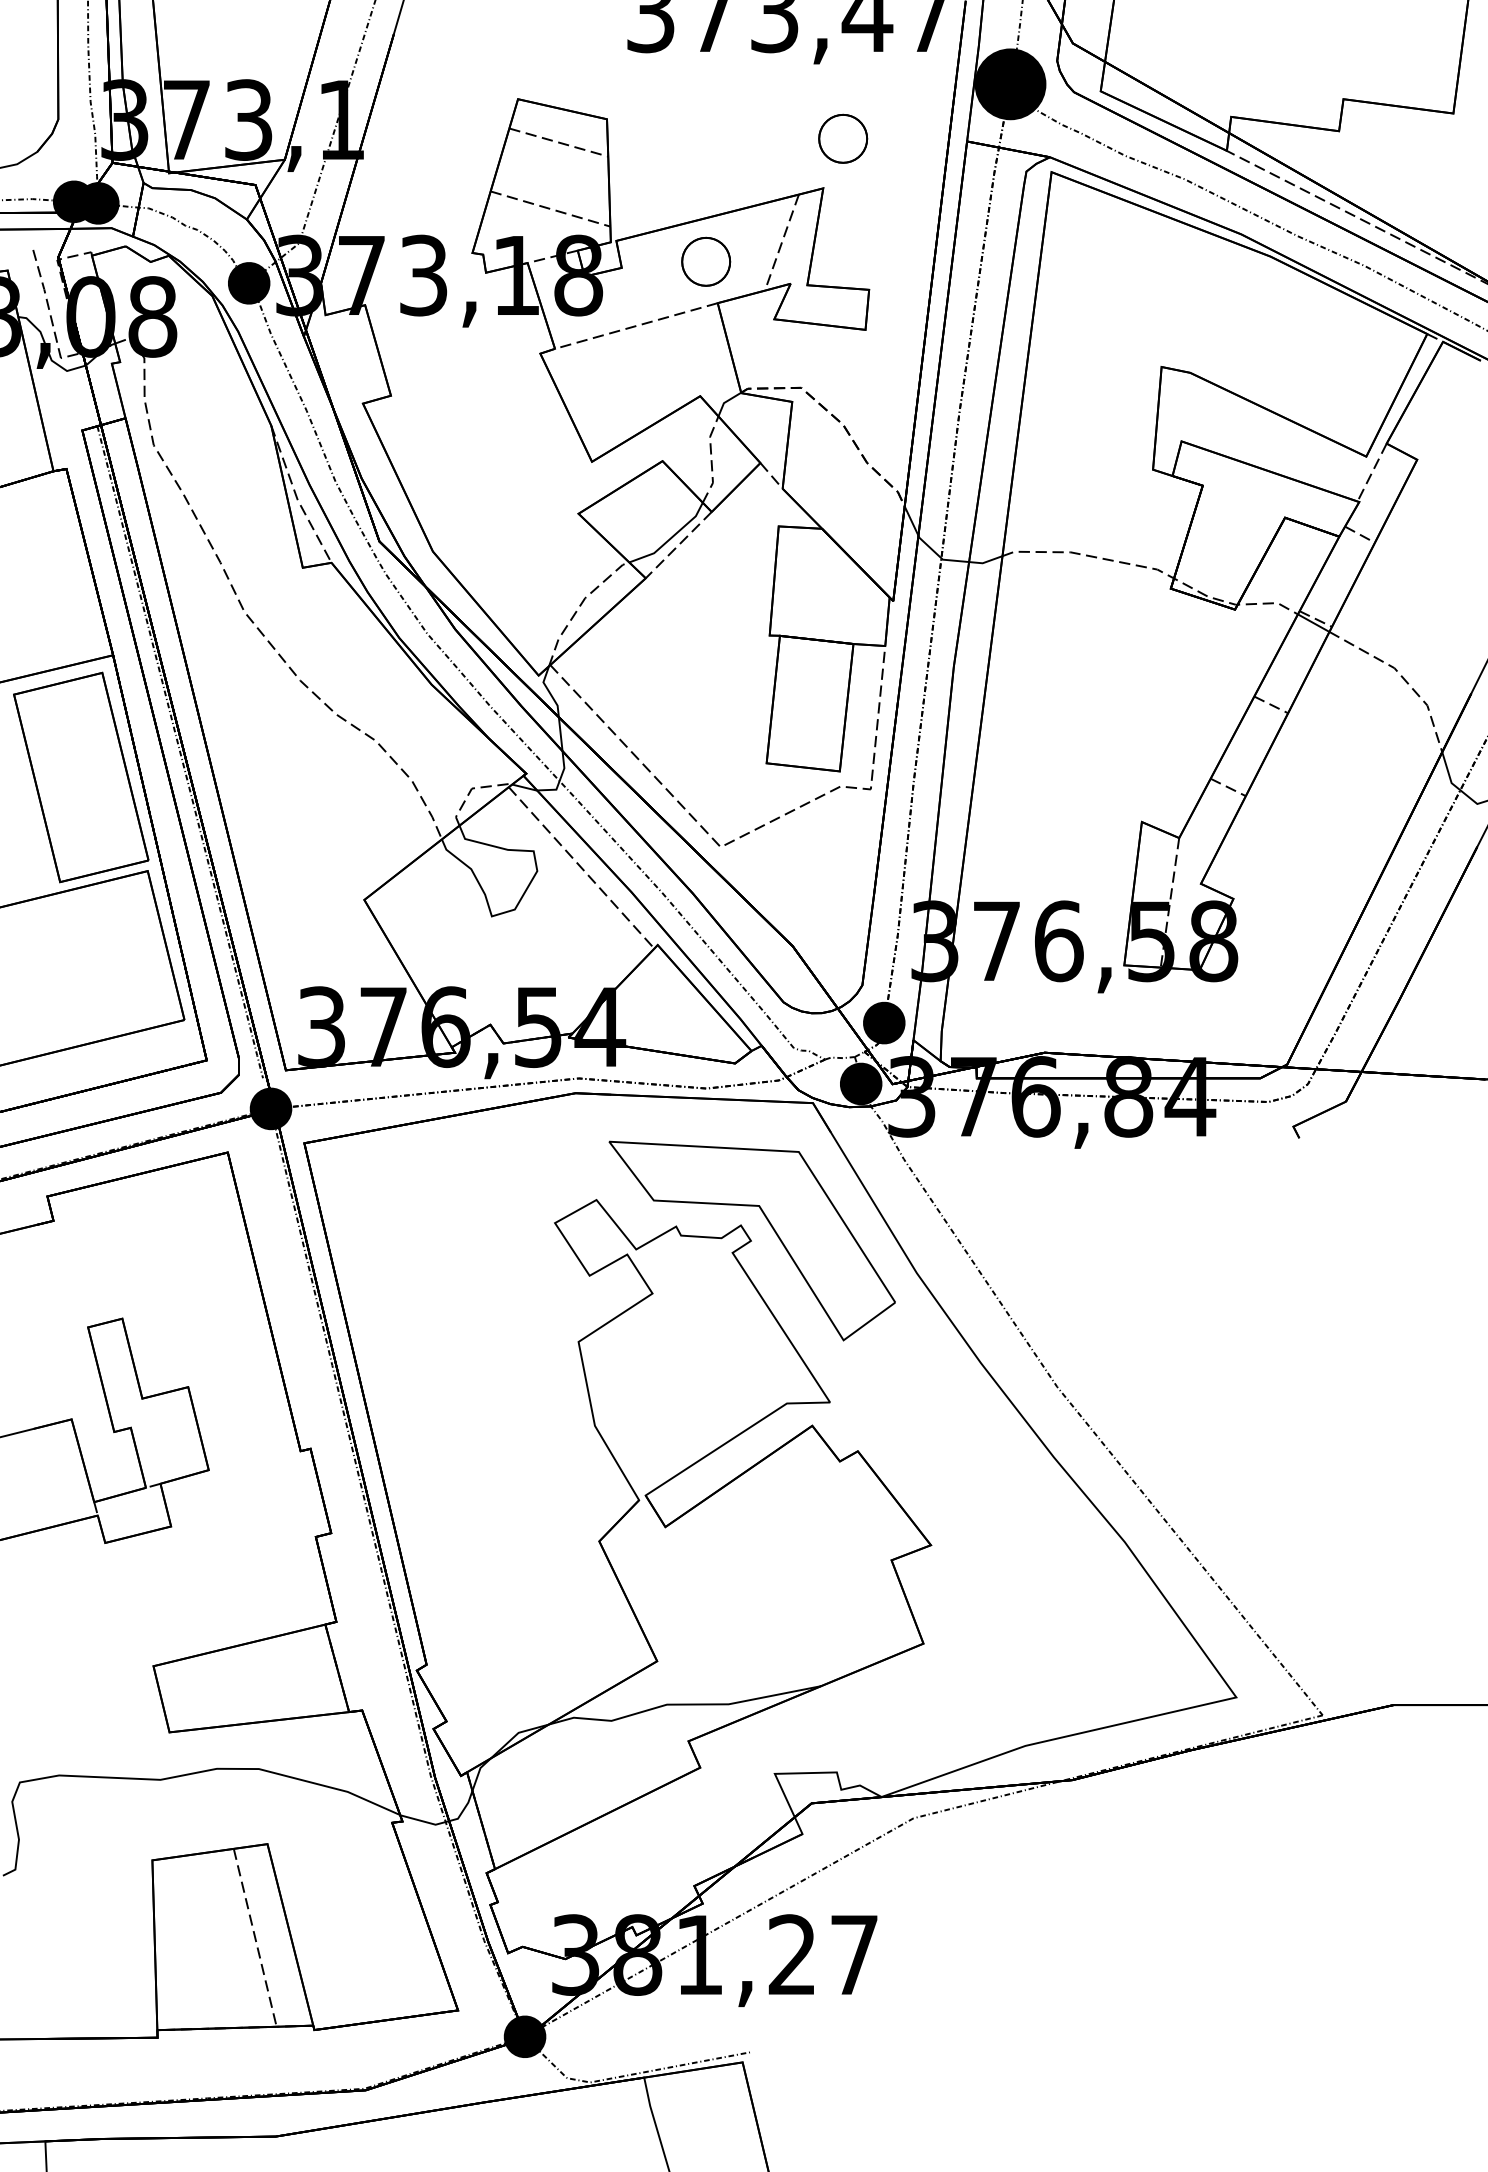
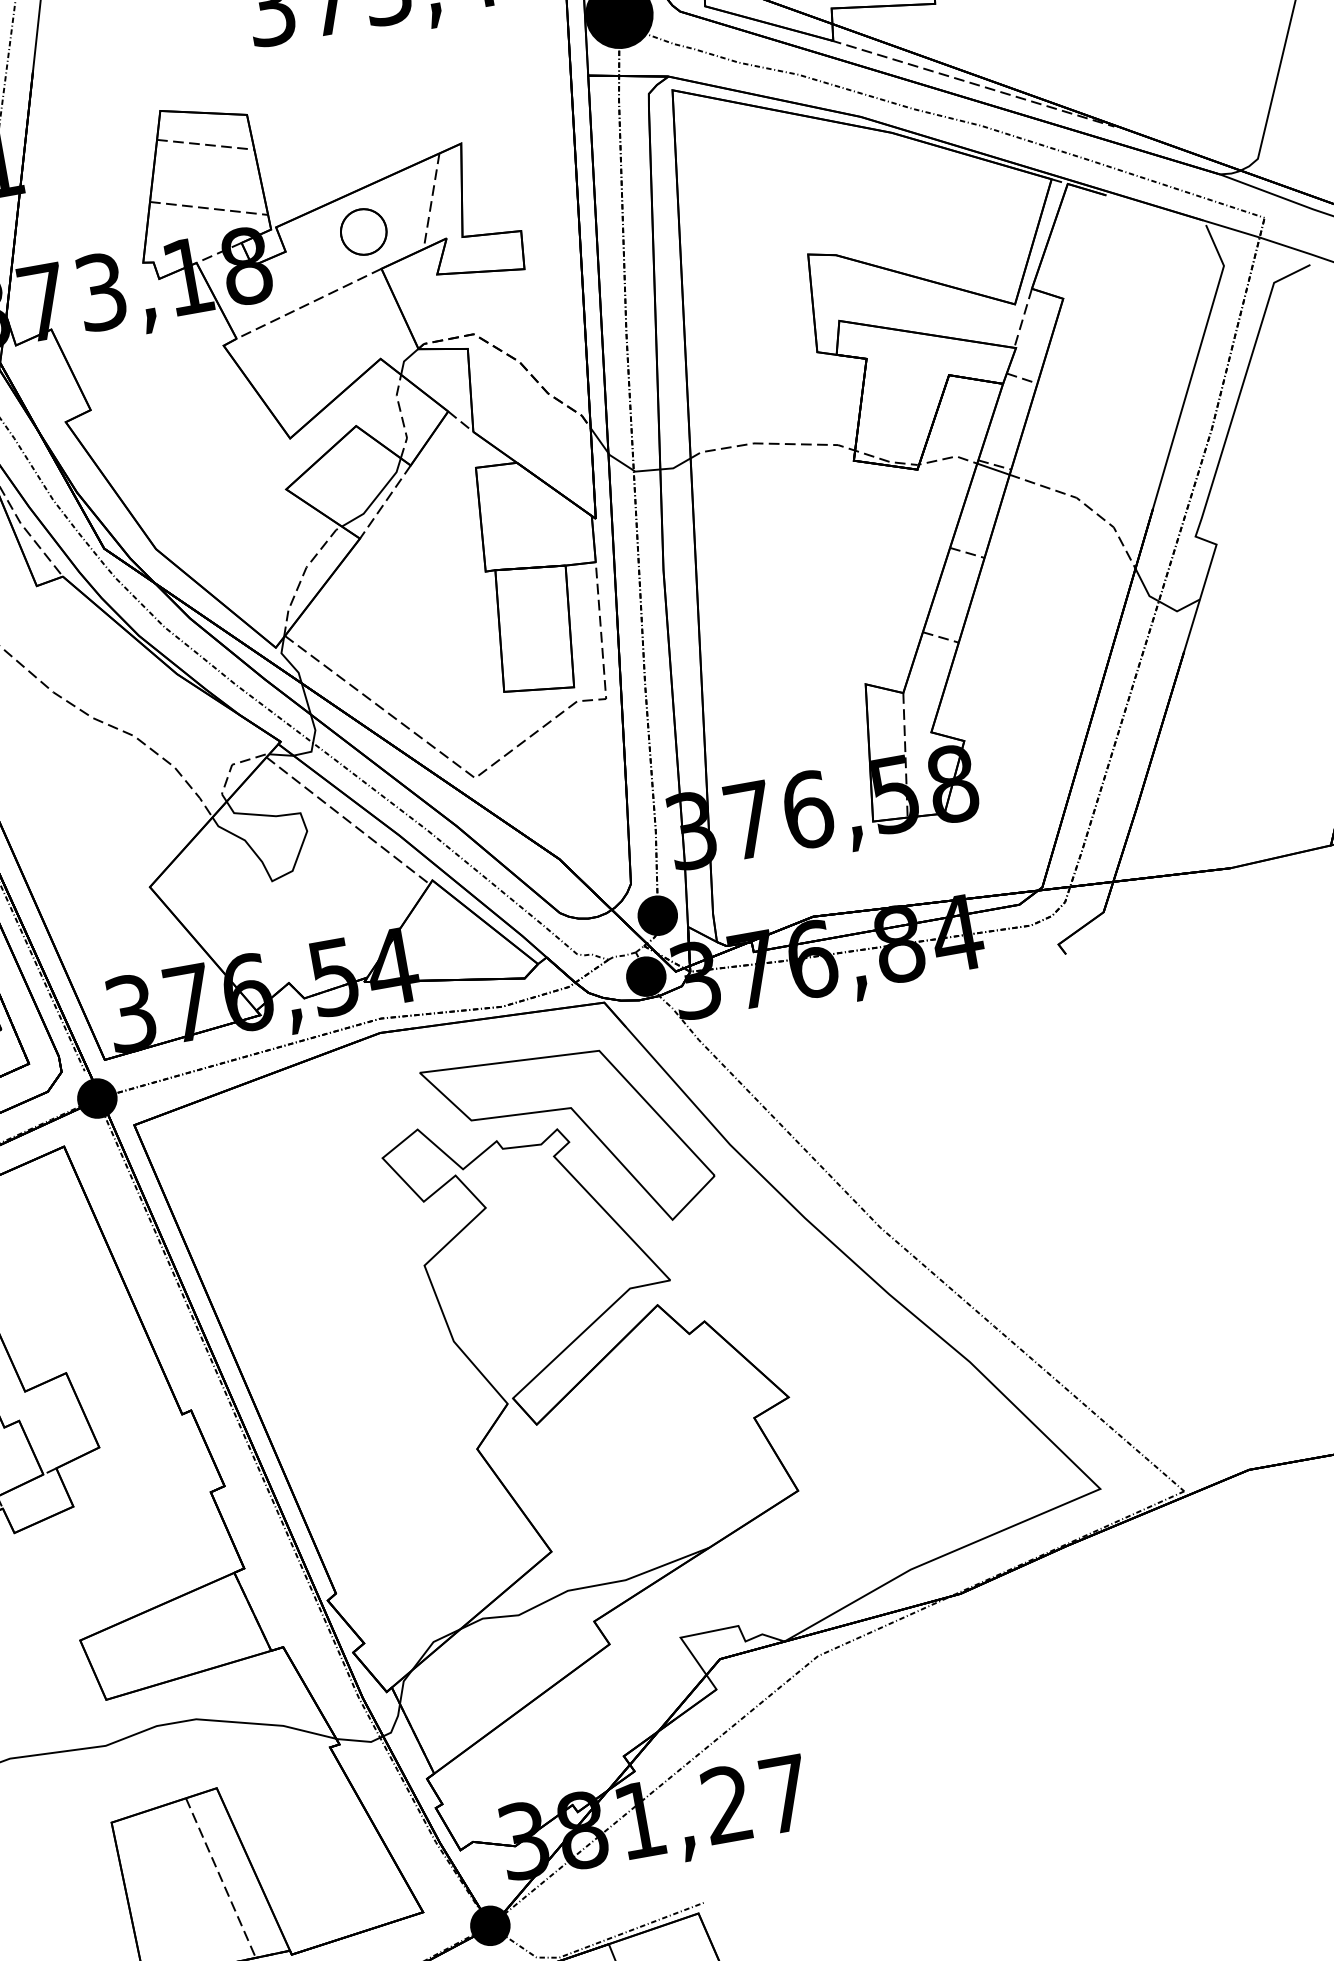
part: (843, 138) -> (471, 93), removed

